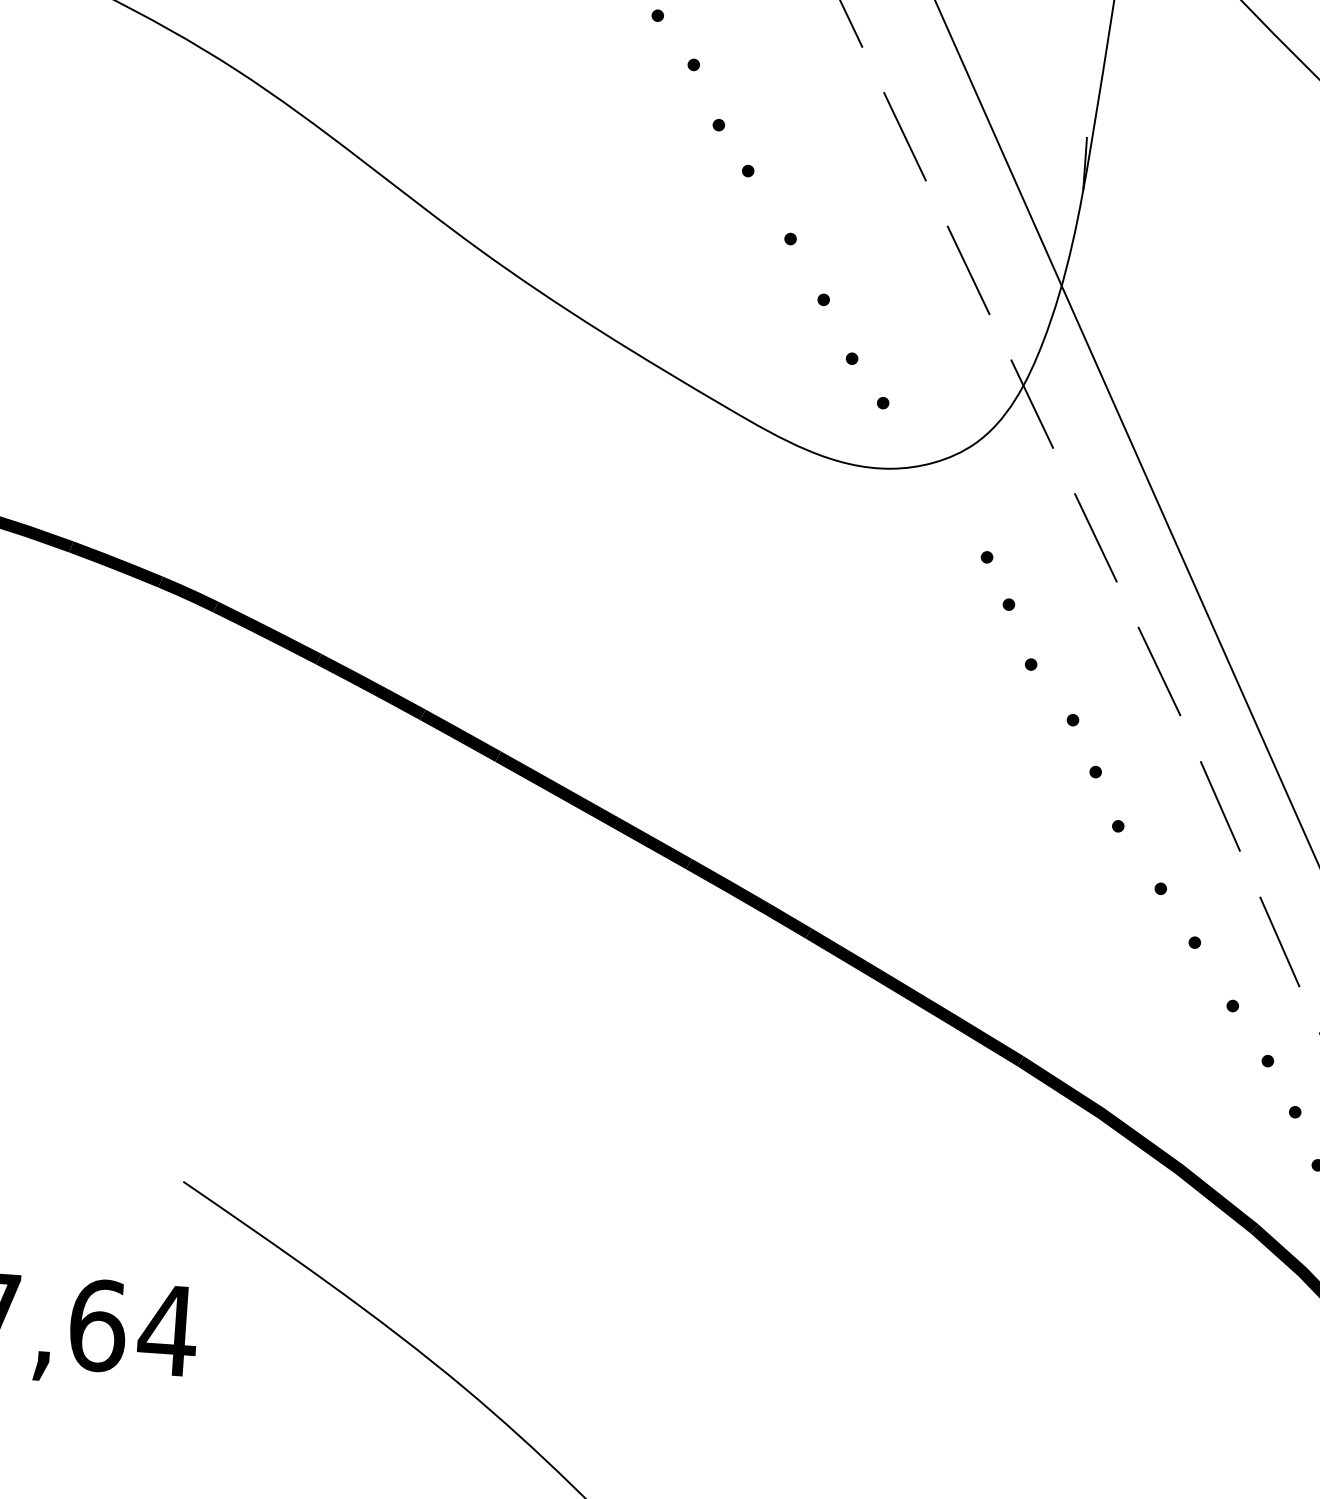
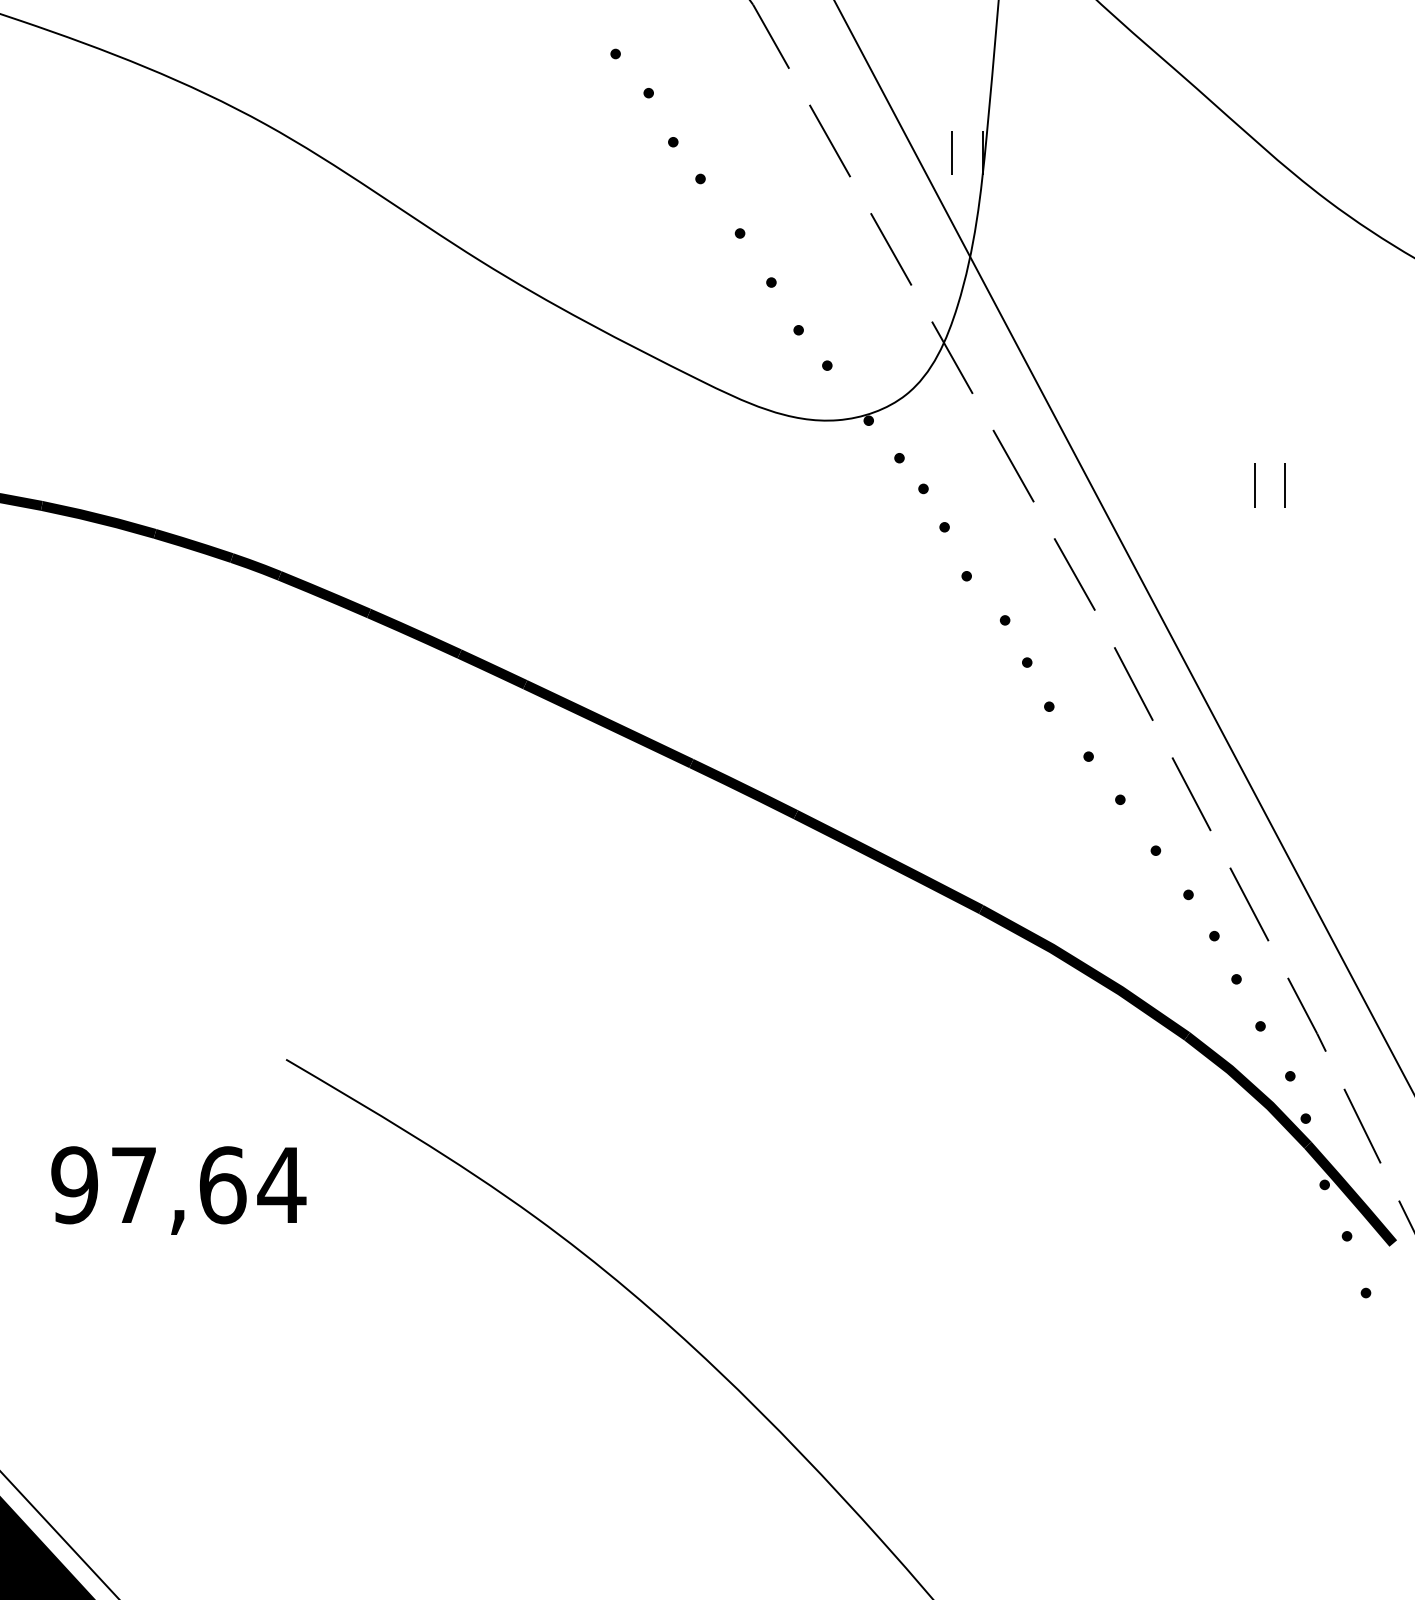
line: (1048, 160) -> (951, 152), added
fill: (927, 471) -> (868, 420), added
fill: (961, 518) -> (899, 457), added

